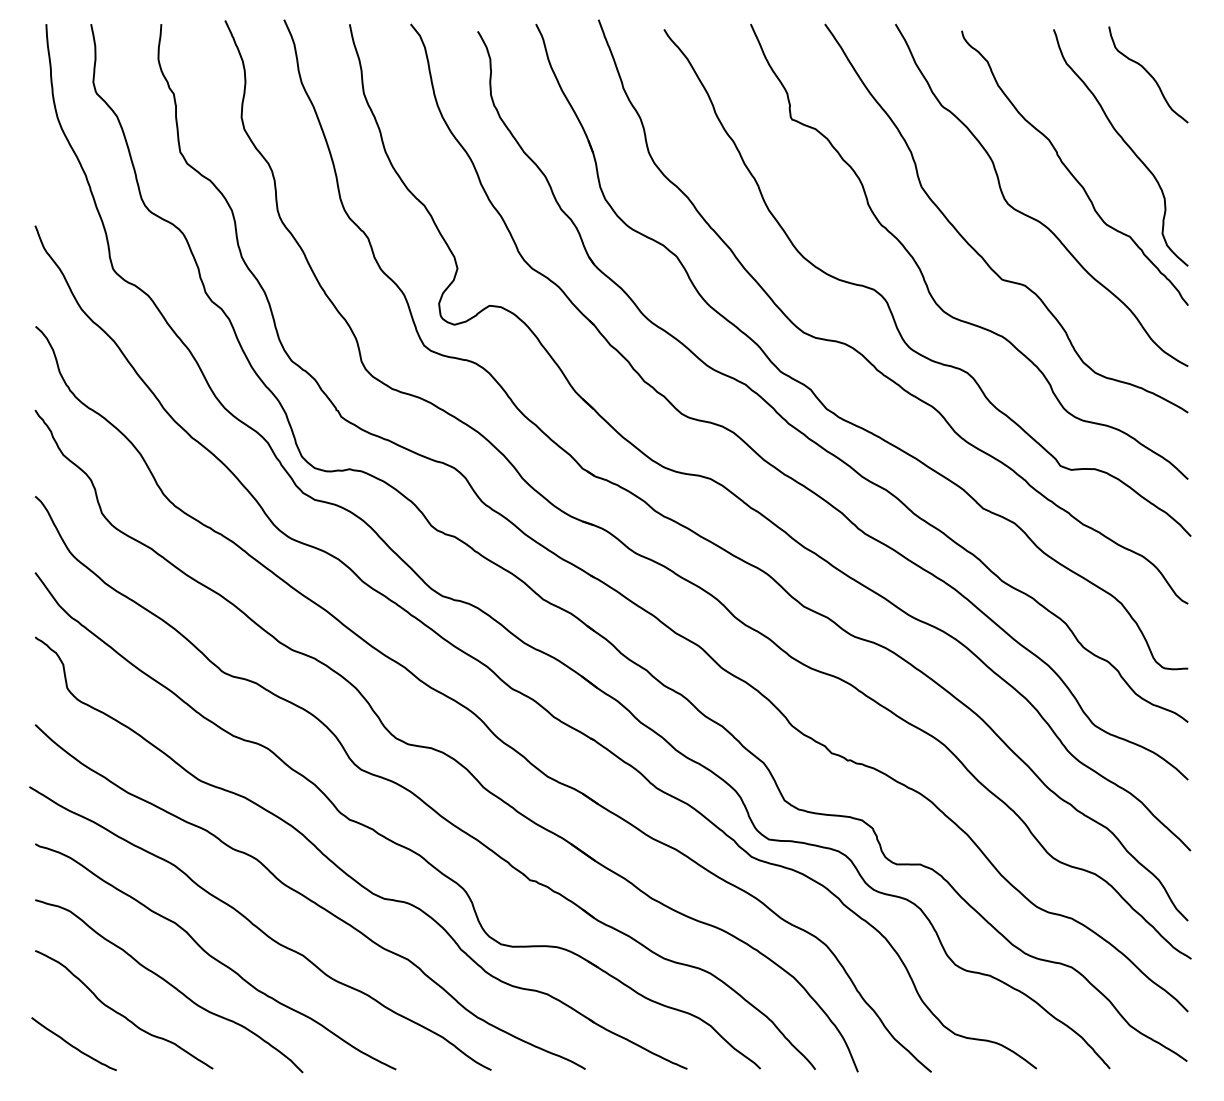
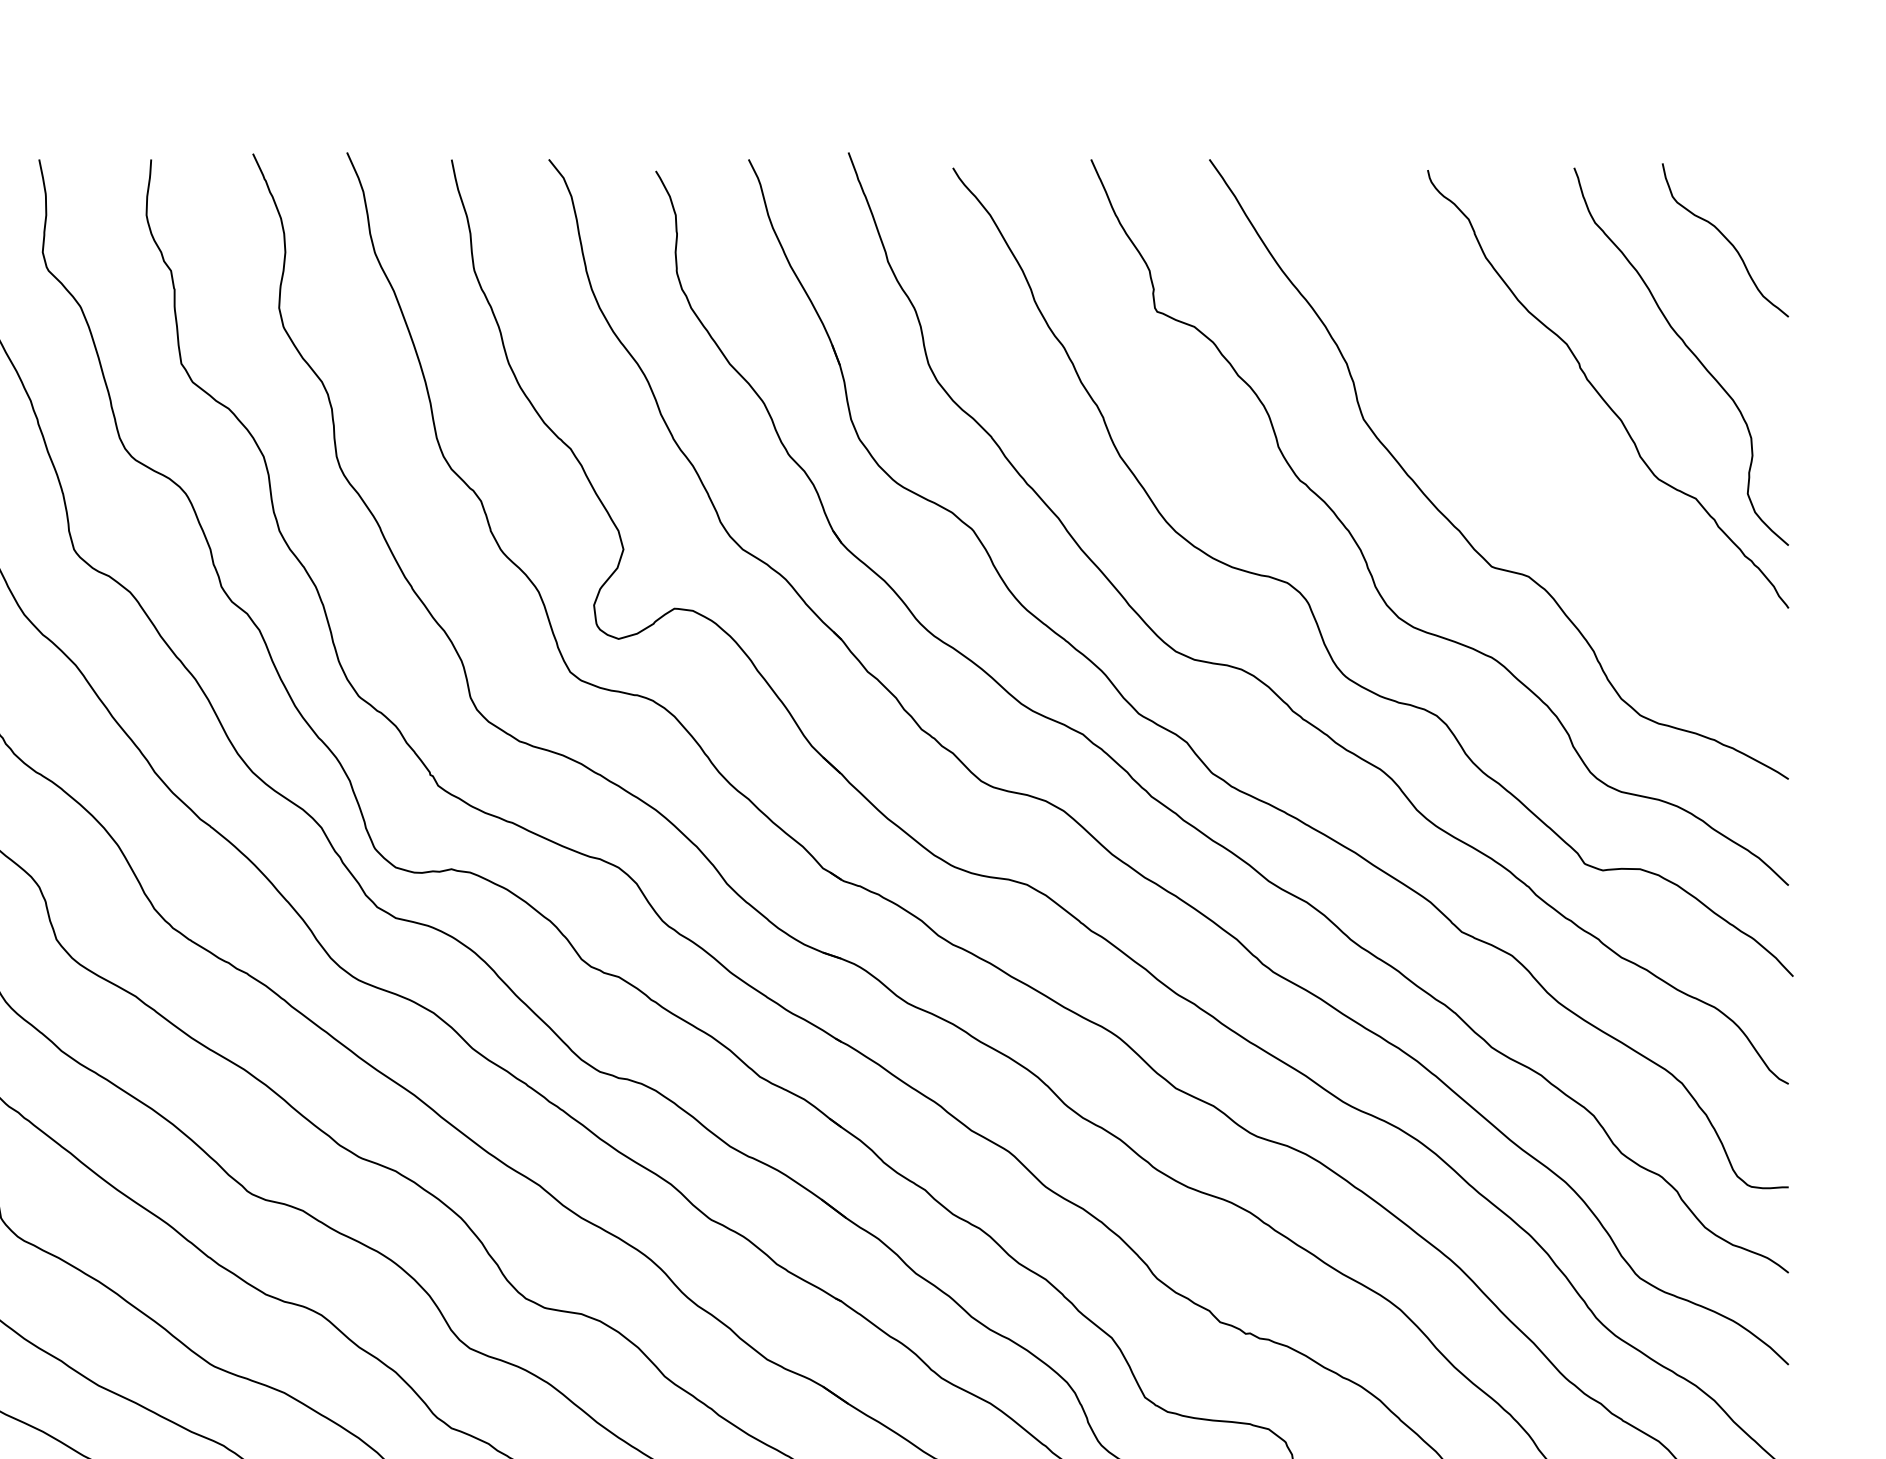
curve: (1031, 216) -> (1538, 466), removed

